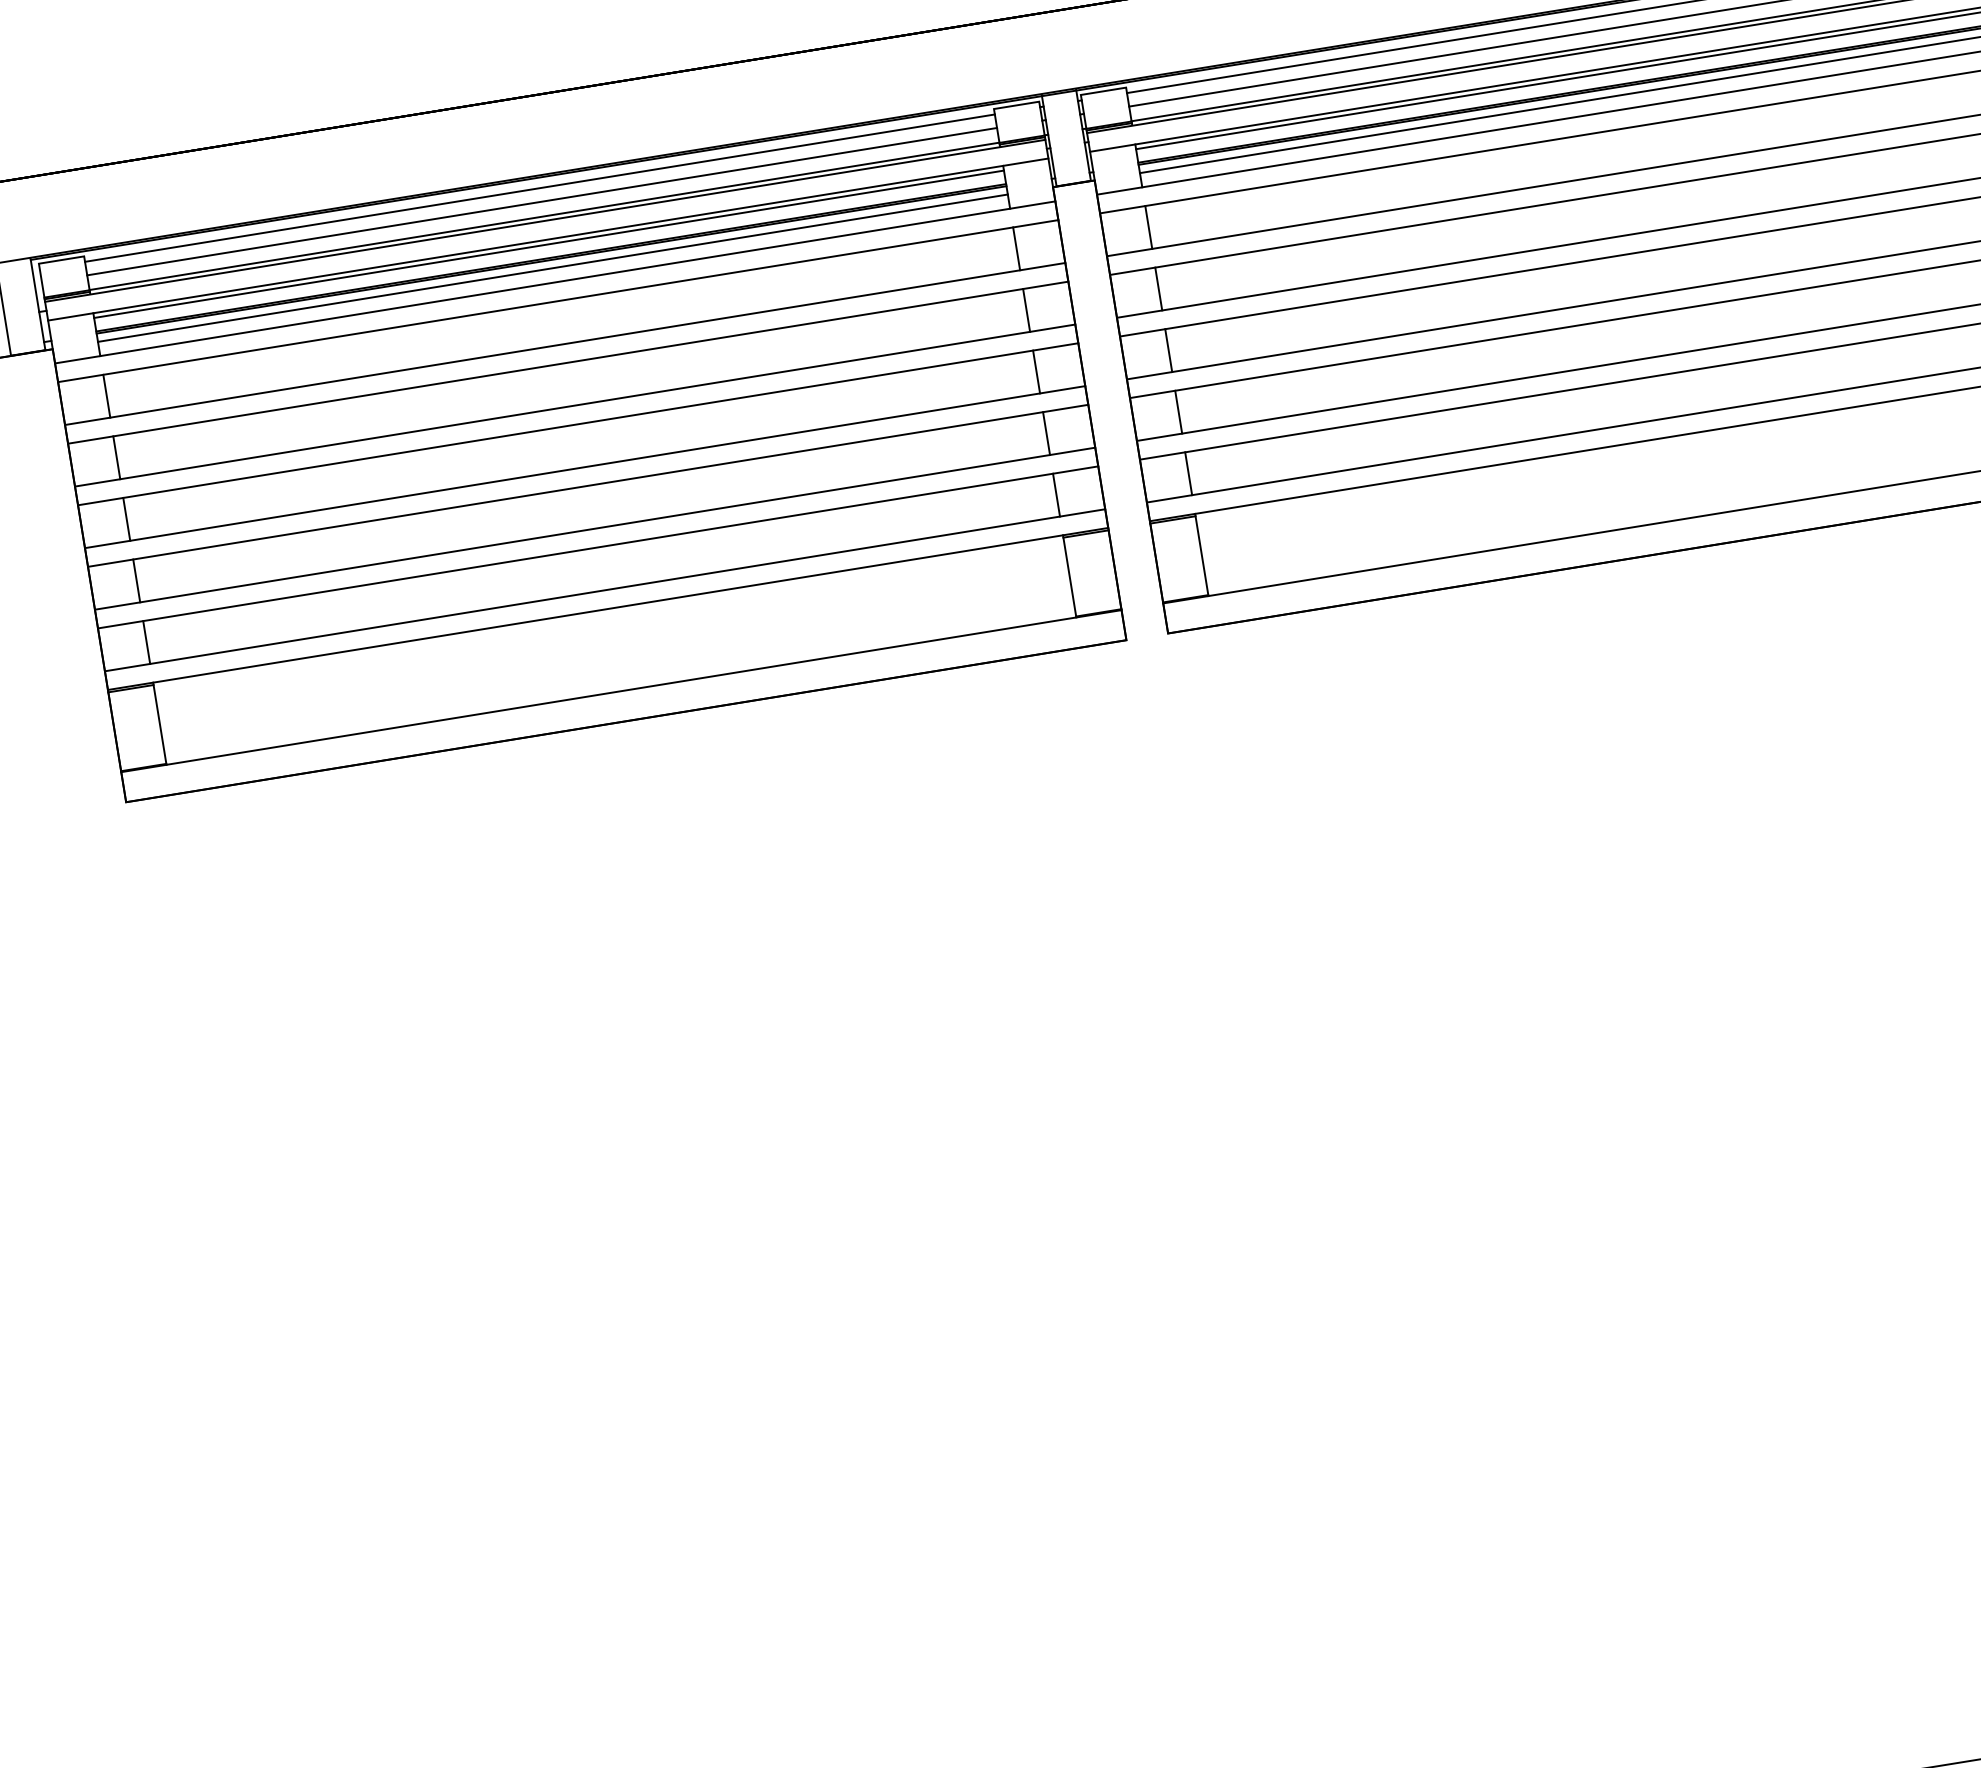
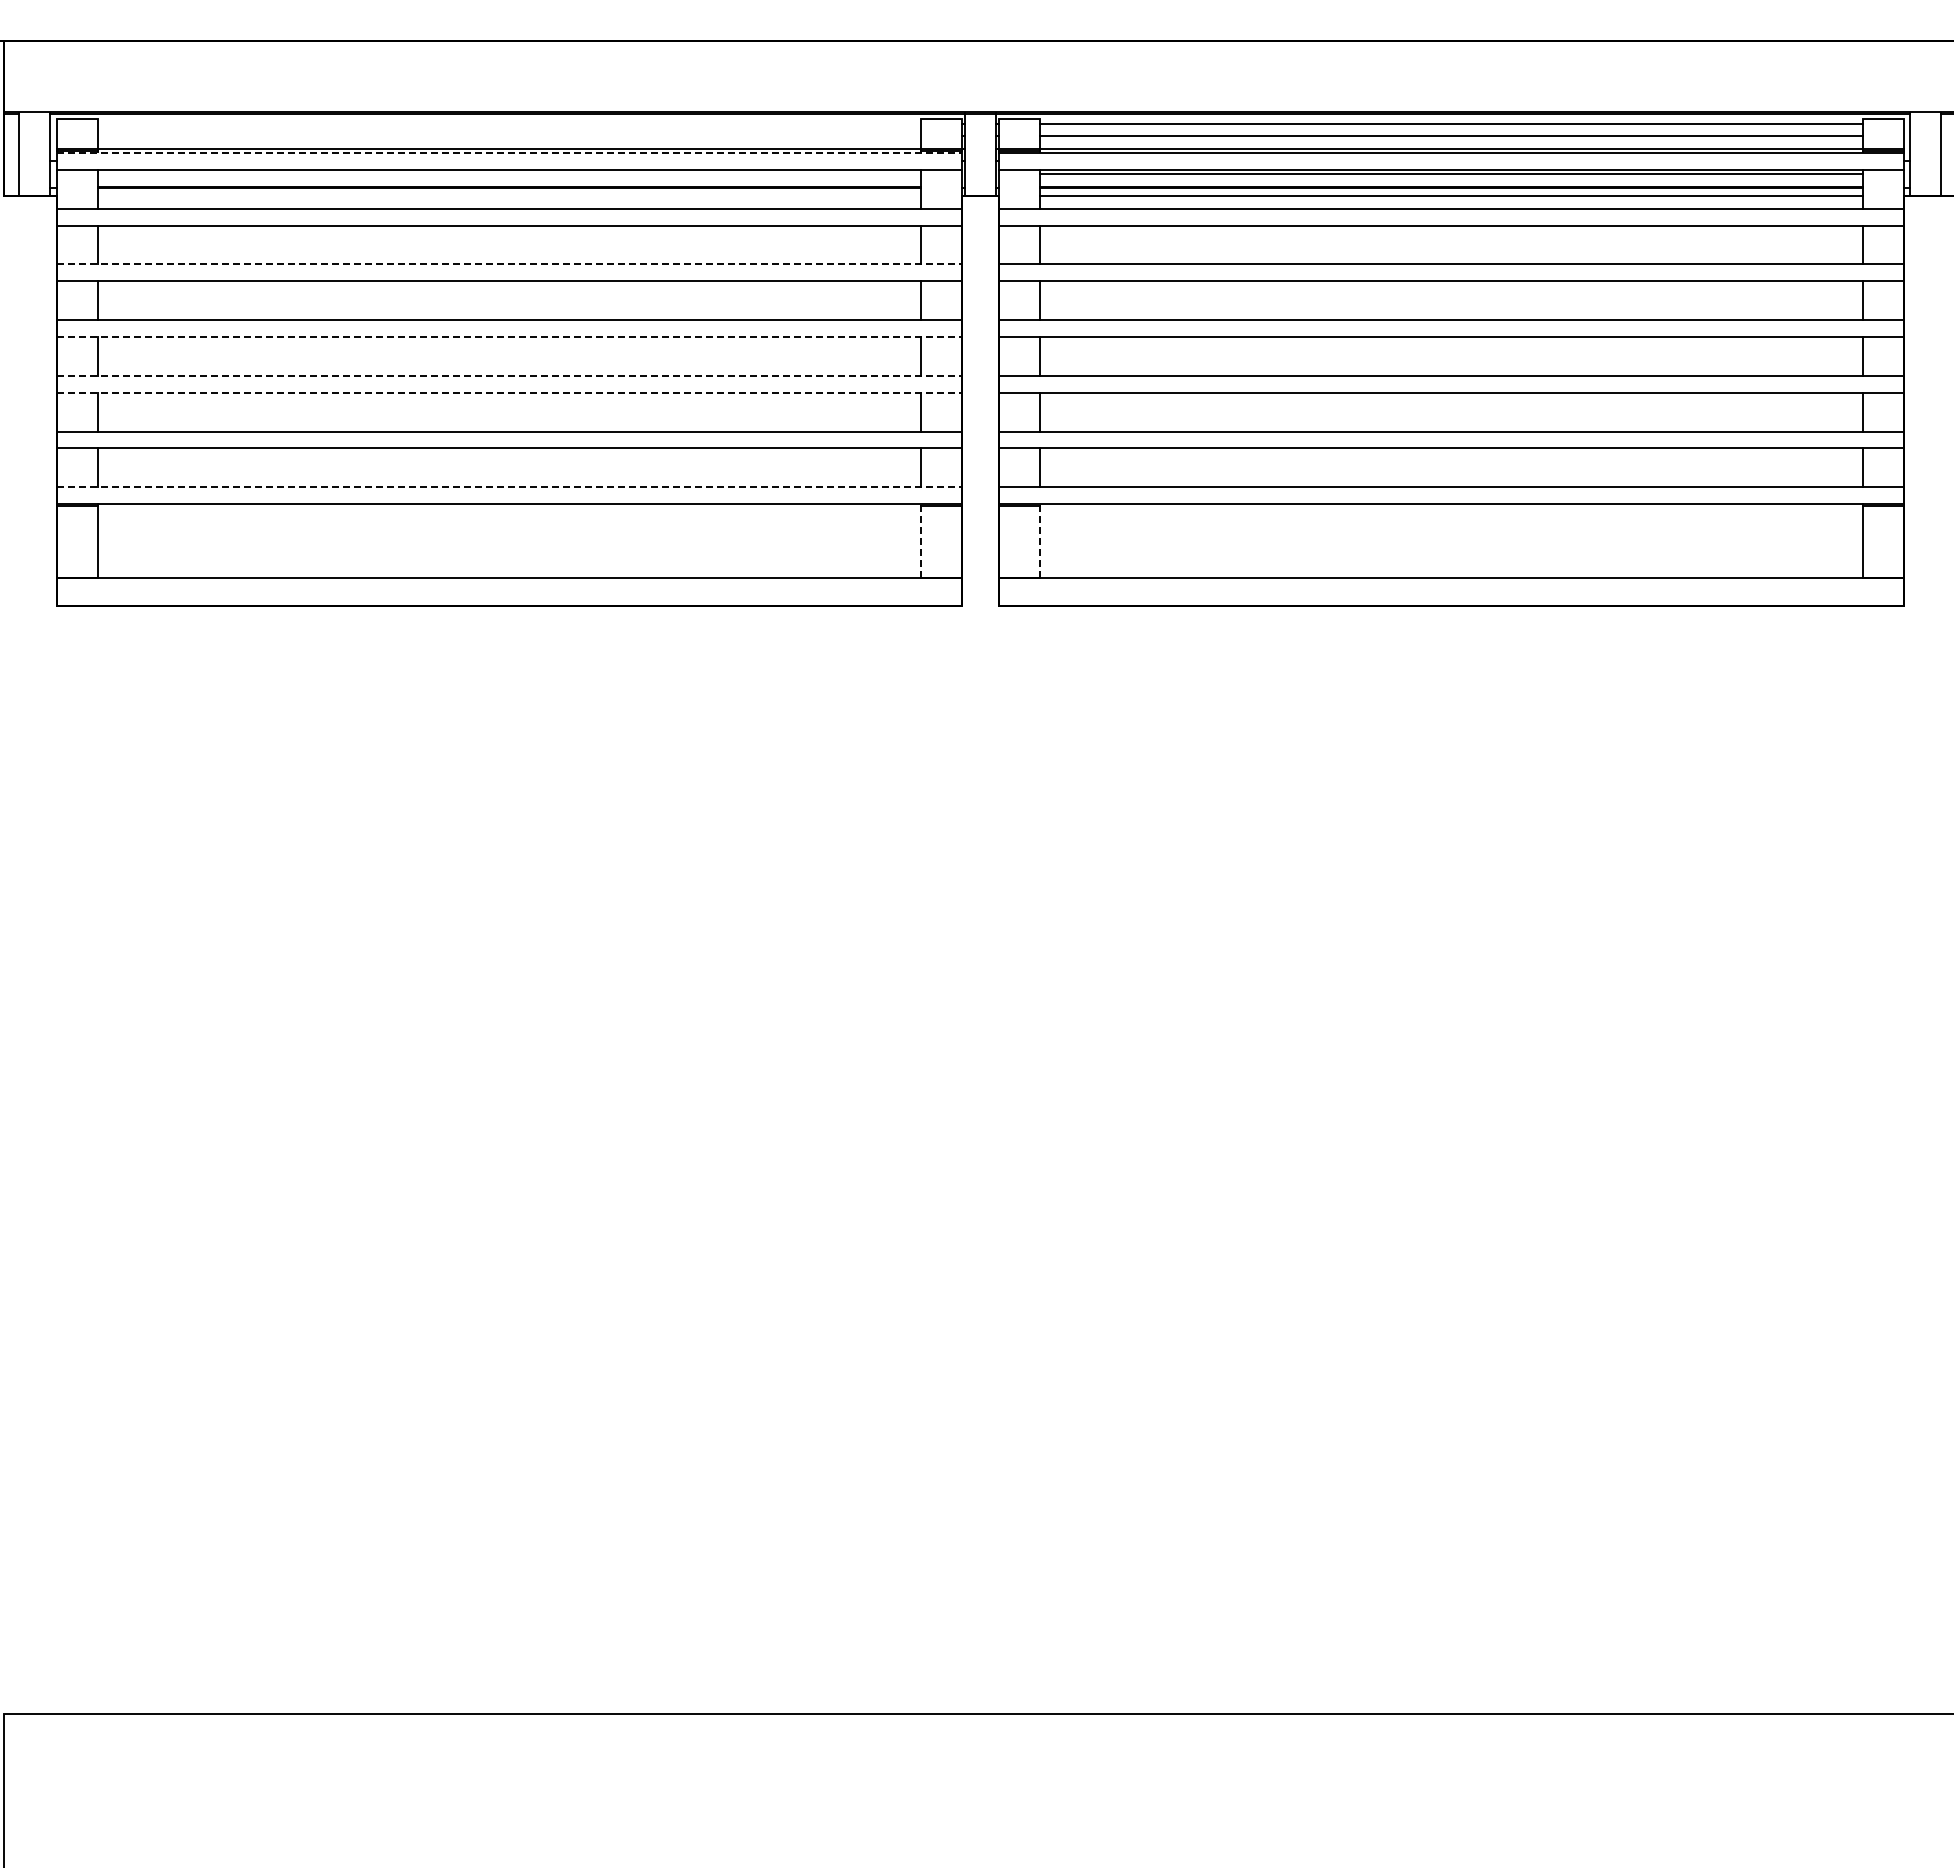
line: (539, 188) -> (508, 123), removed
line: (541, 201) -> (508, 135), removed
line: (545, 221) -> (509, 153), solid -> dashed
line: (548, 244) -> (508, 174), removed
line: (552, 267) -> (508, 195), removed
line: (565, 343) -> (509, 264), solid -> dashed
line: (578, 424) -> (509, 337), solid -> dashed
line: (585, 466) -> (509, 375), solid -> dashed
line: (588, 485) -> (509, 392), solid -> dashed
line: (1202, 554) -> (1040, 540), solid -> dashed
line: (1069, 575) -> (920, 540), solid -> dashed
line: (605, 590) -> (509, 487), solid -> dashed

